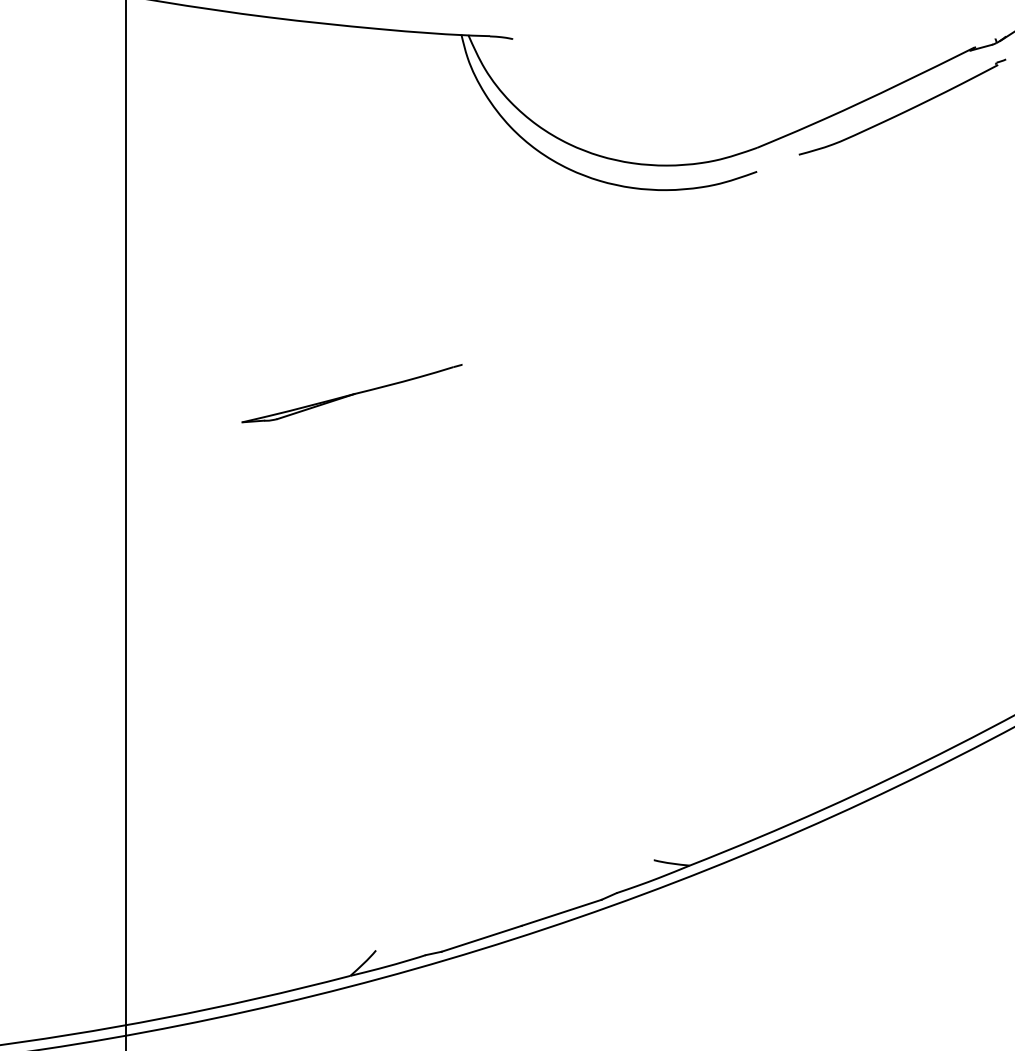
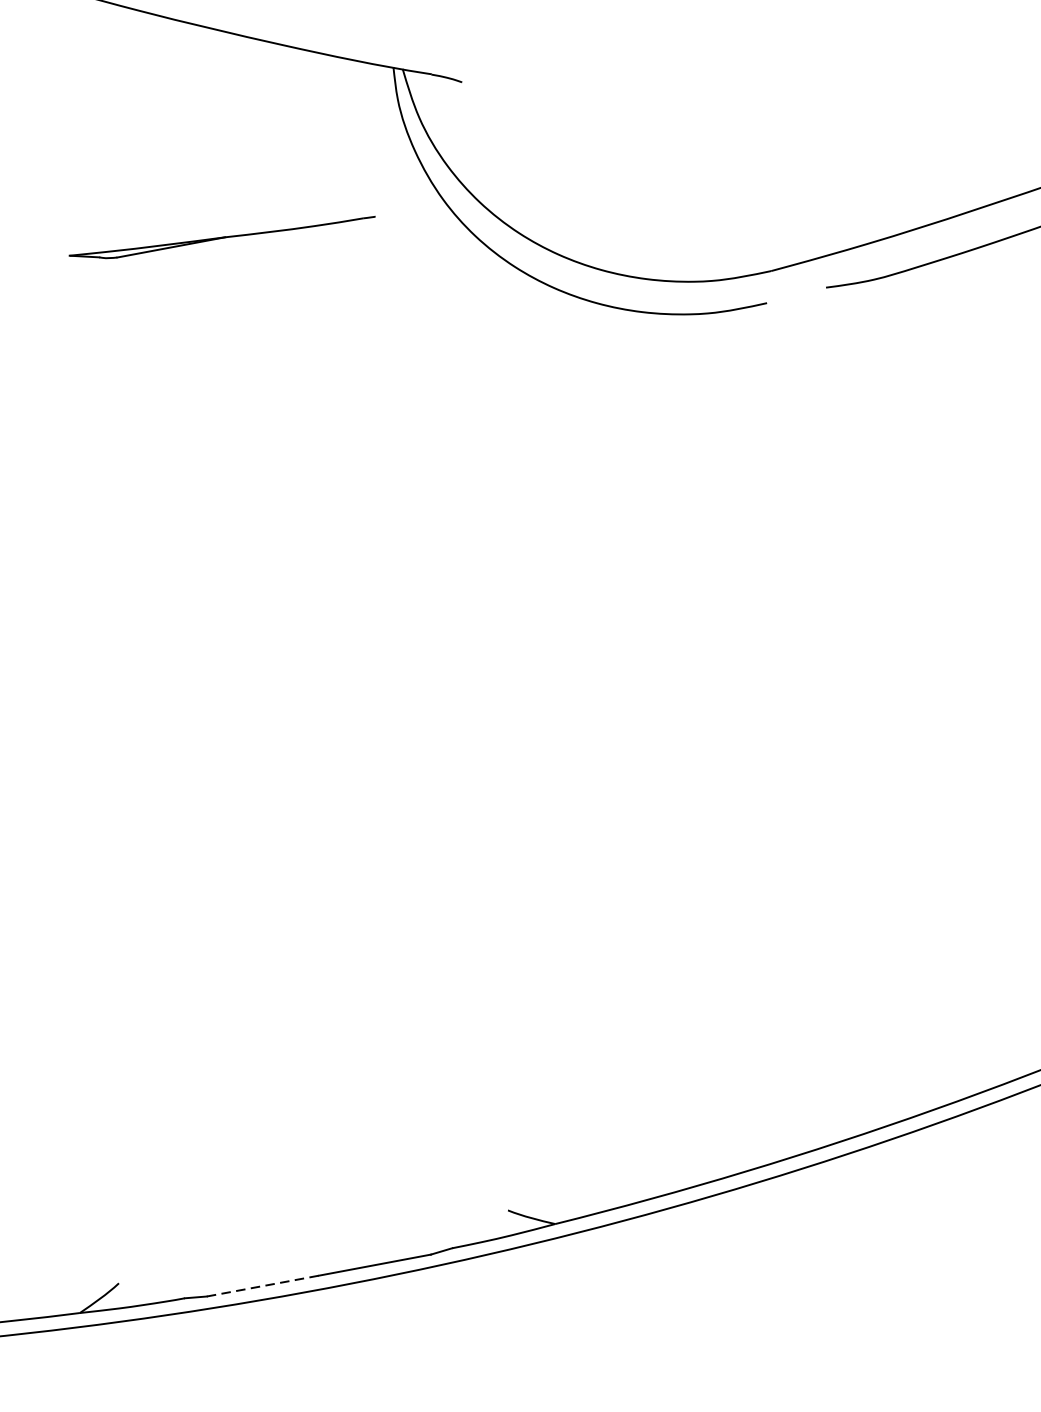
part: (351, 393) -> (221, 236), moved
line: (482, 938) -> (264, 1285), solid -> dashed

